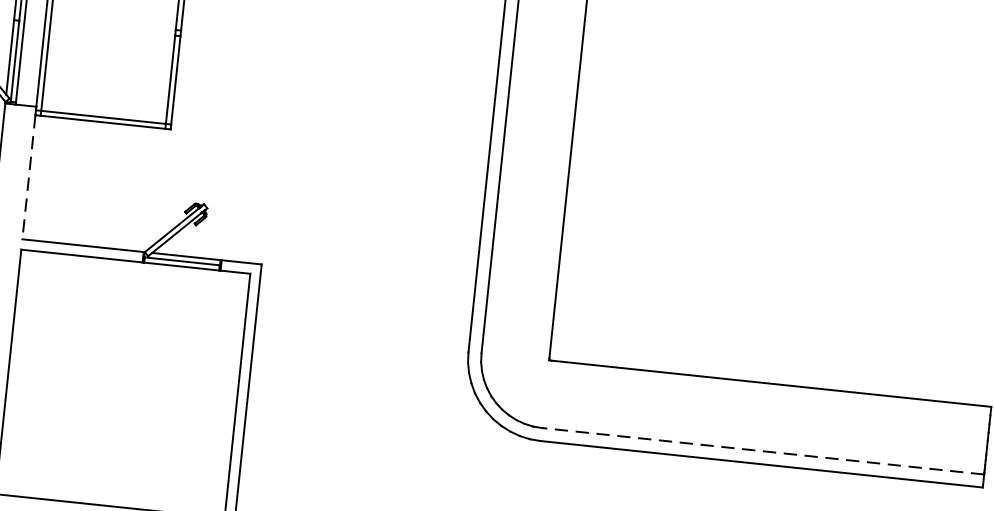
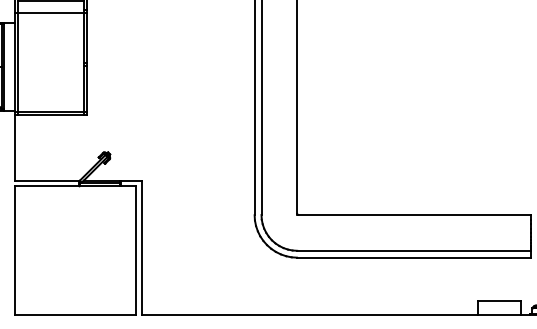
line: (29, 176) -> (15, 147), dashed -> solid
line: (763, 450) -> (414, 250), dashed -> solid

